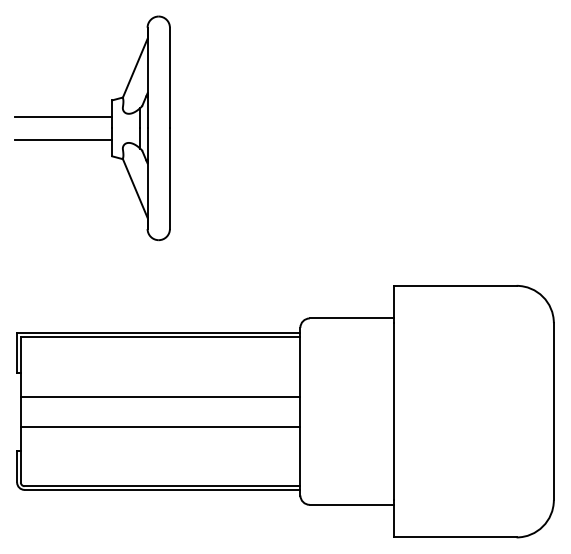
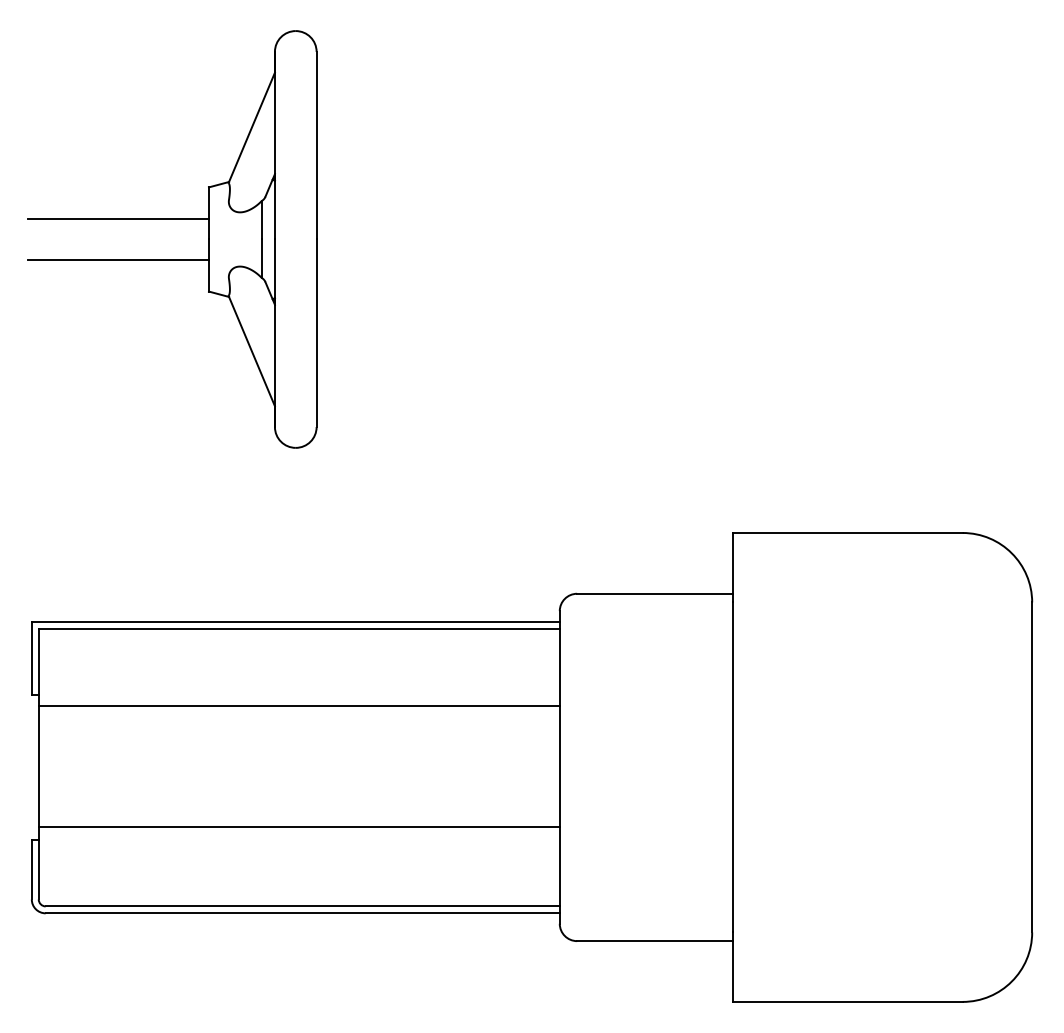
line: (160, 396) -> (299, 705), moved
line: (160, 426) -> (299, 826), moved

